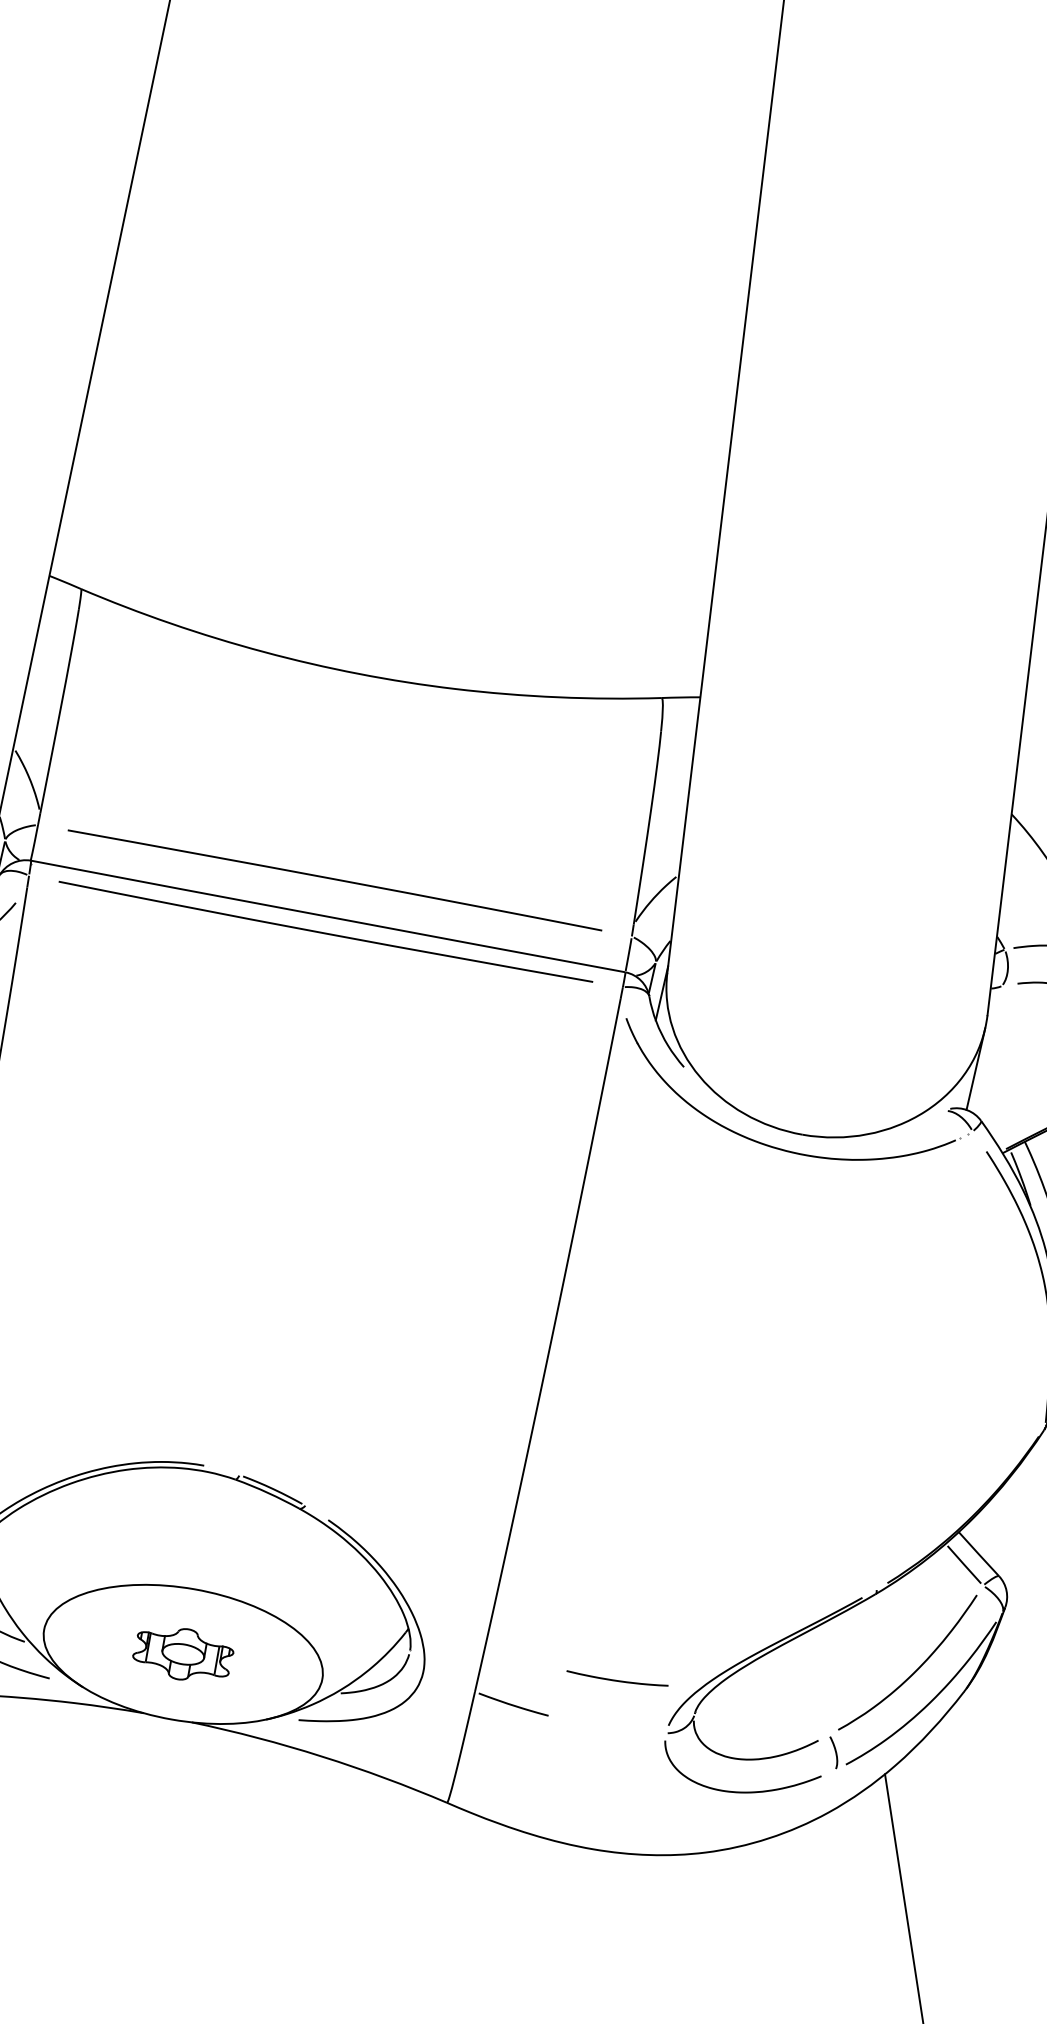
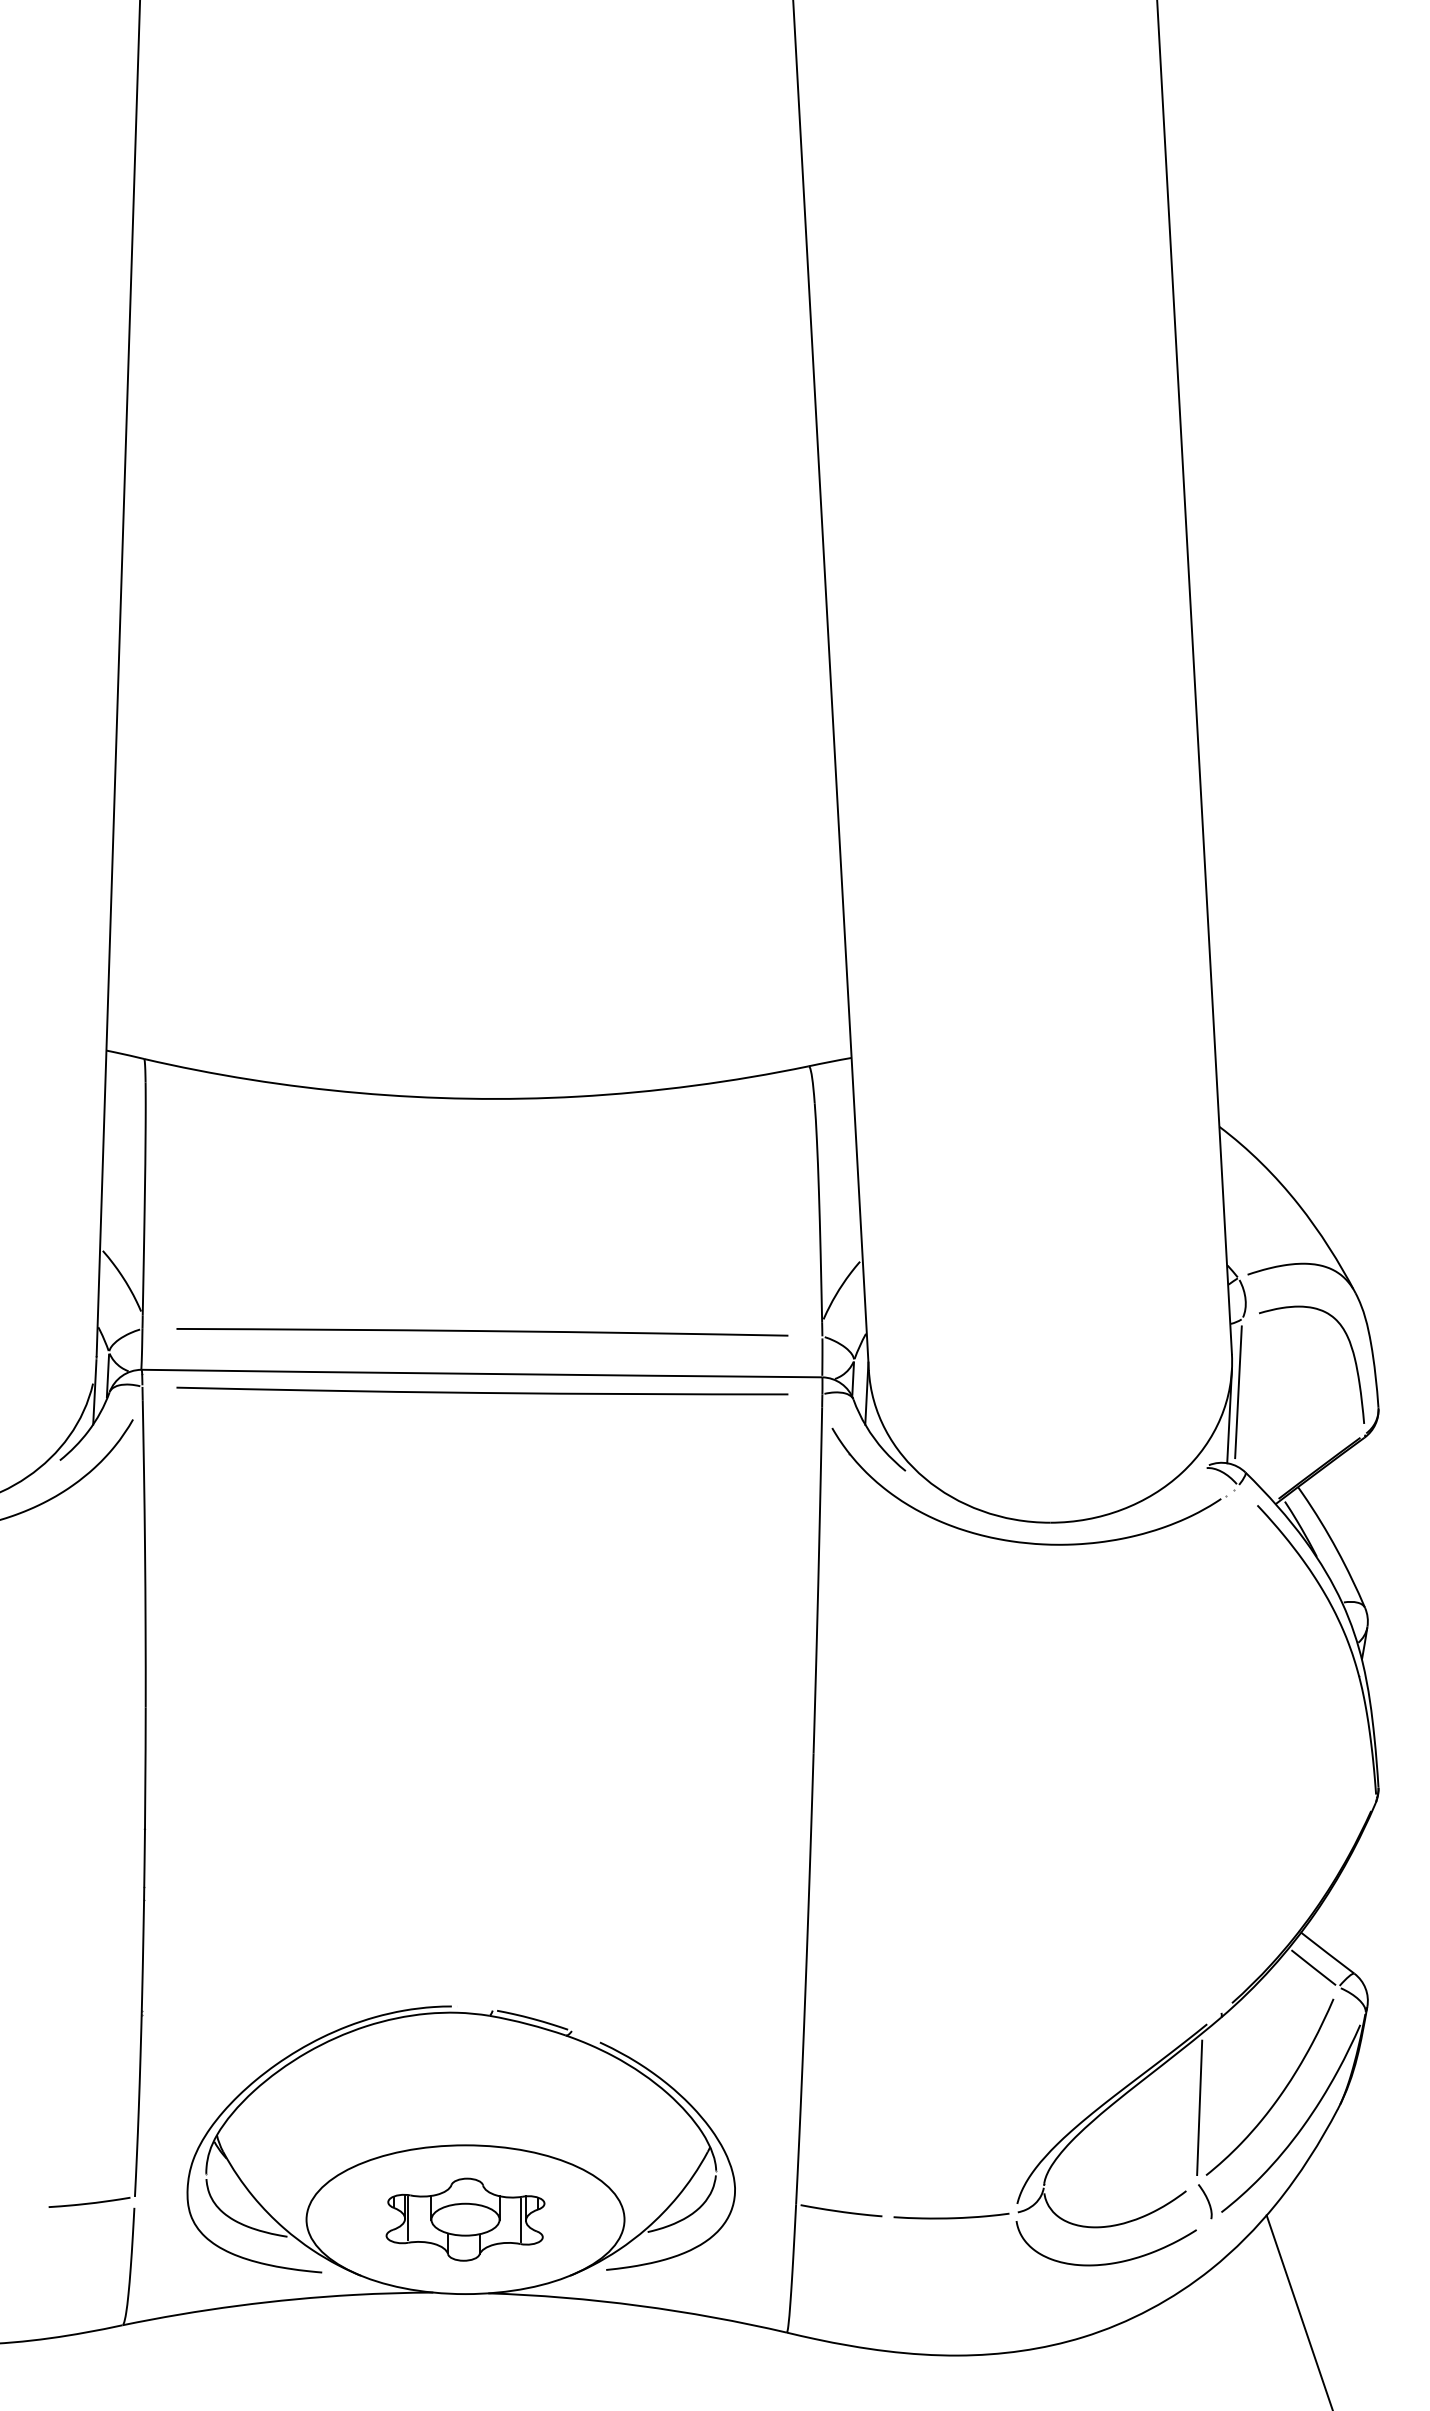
line: (987, 1049) -> (1238, 1392), added
part: (183, 1654) -> (465, 2219), size x1.43
line: (842, 1669) -> (1199, 2107), added
curve: (617, 1680) -> (951, 2217), moved

